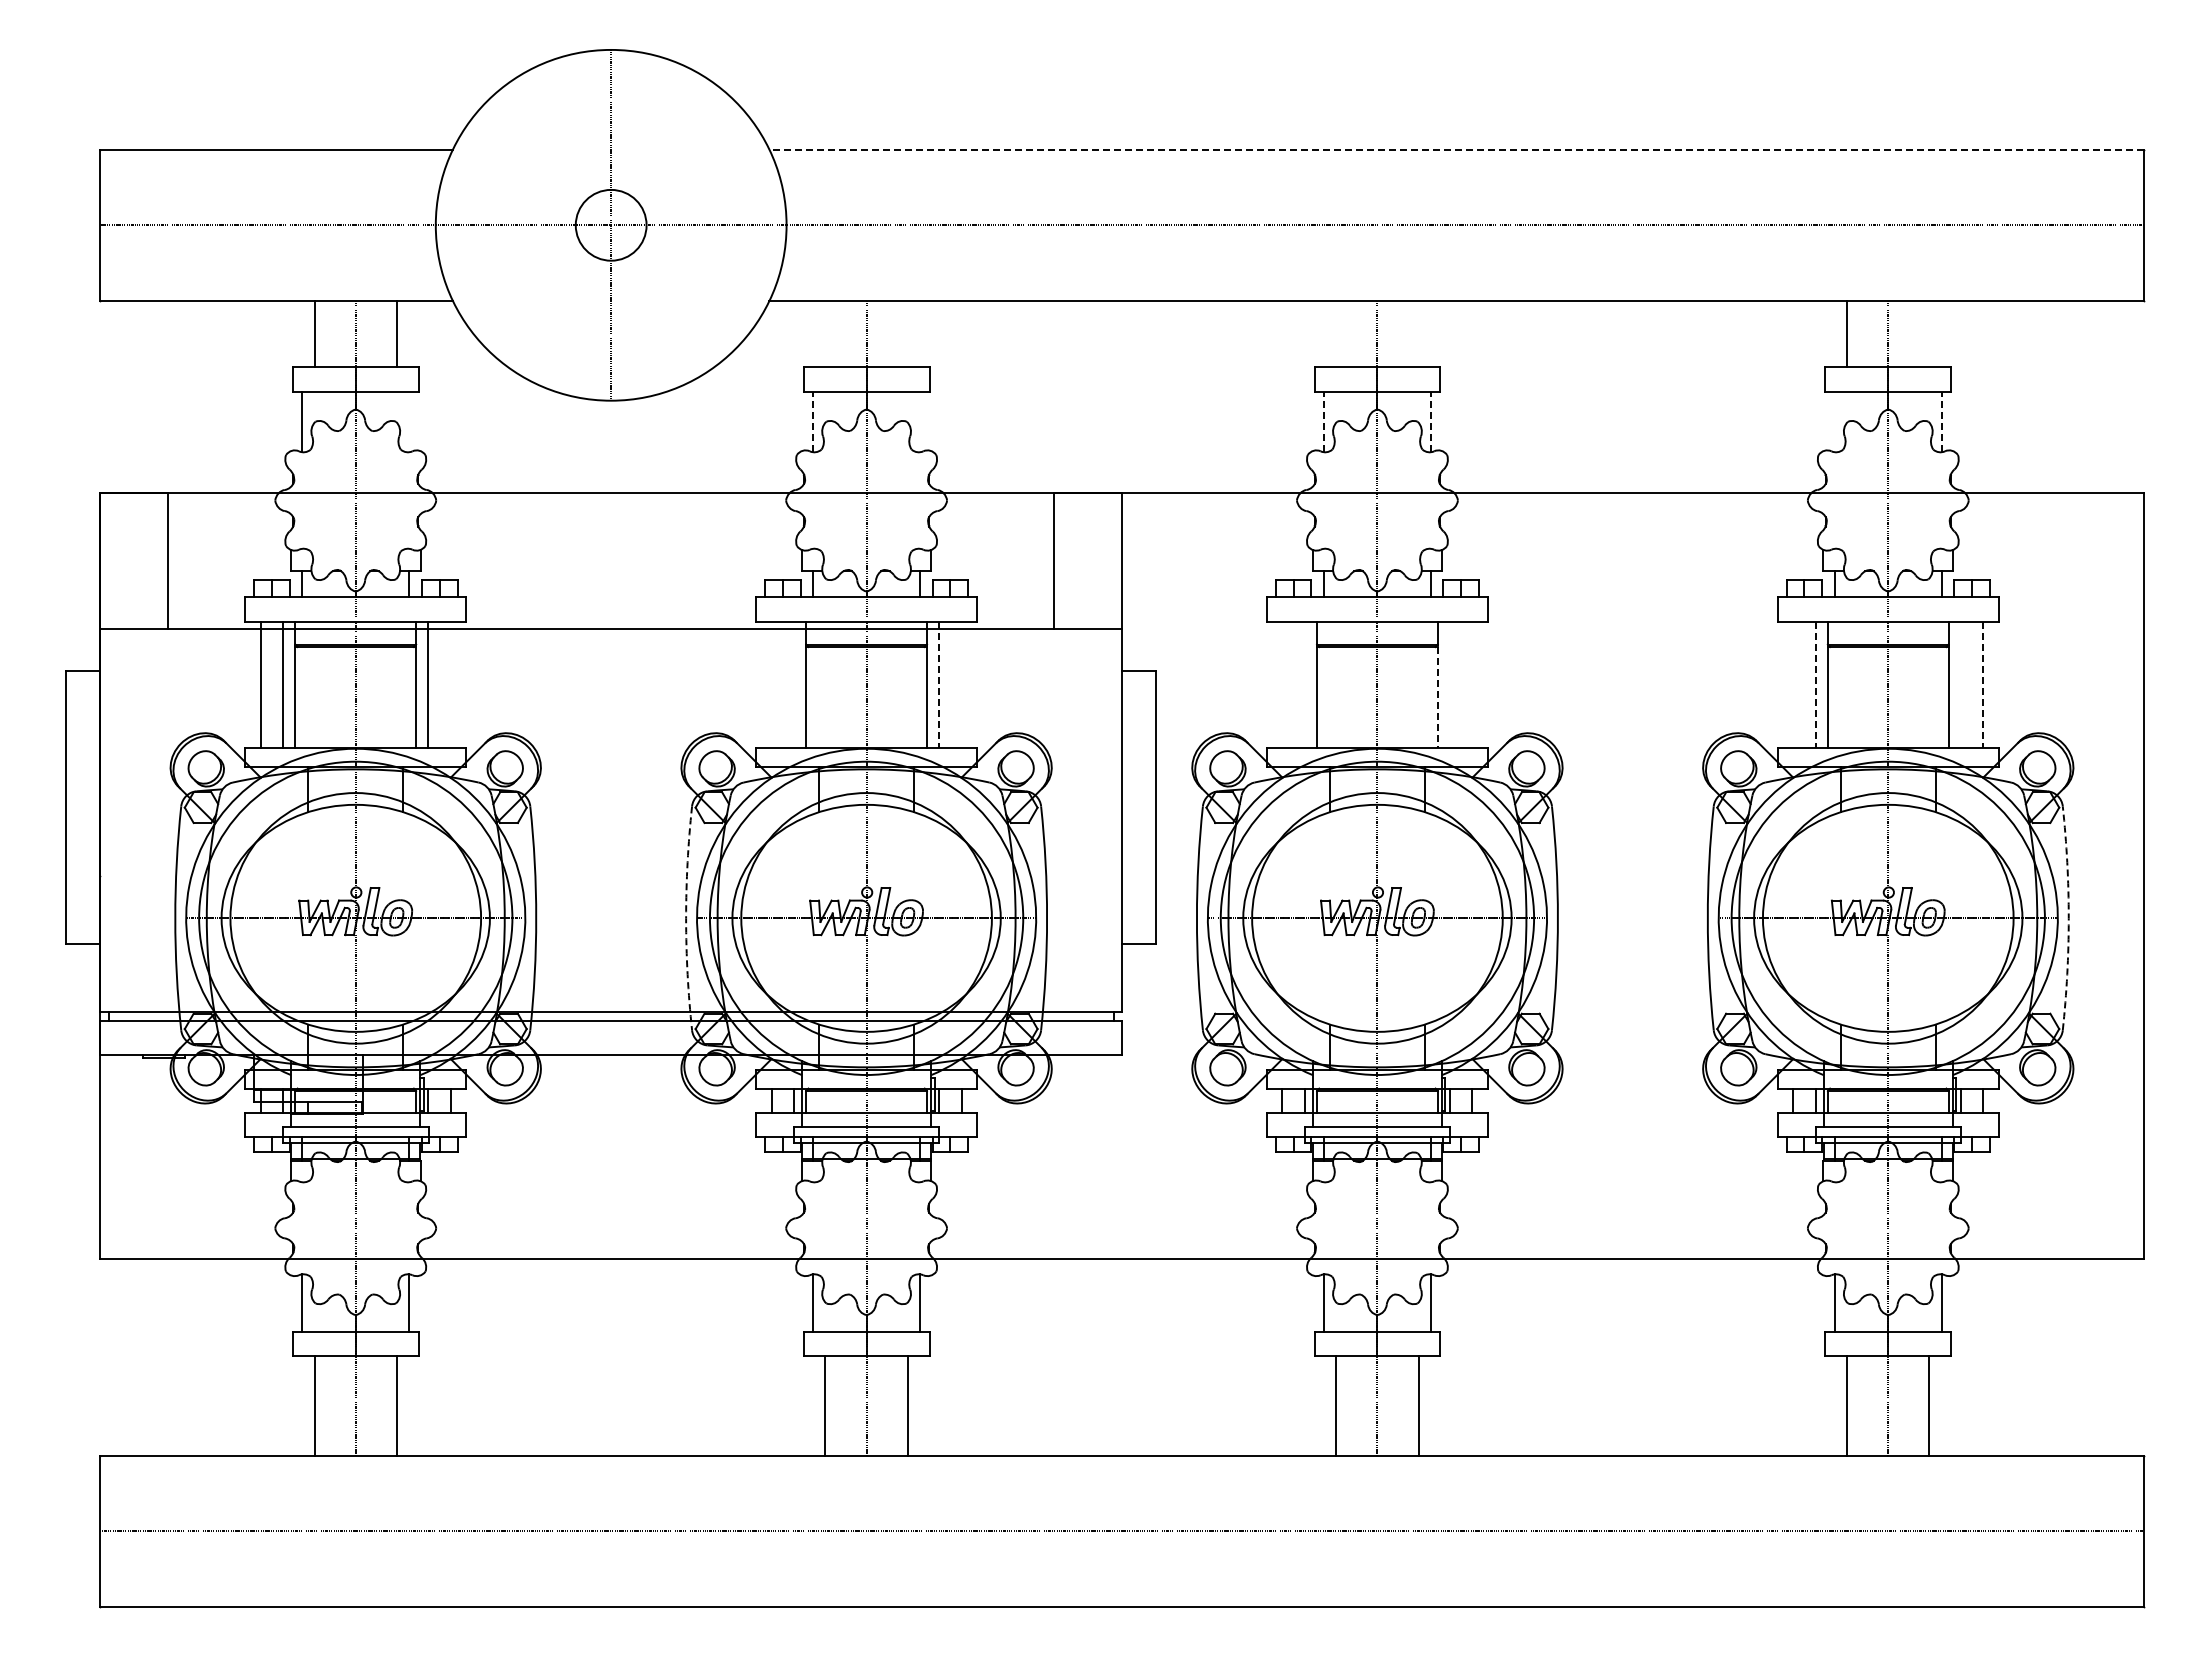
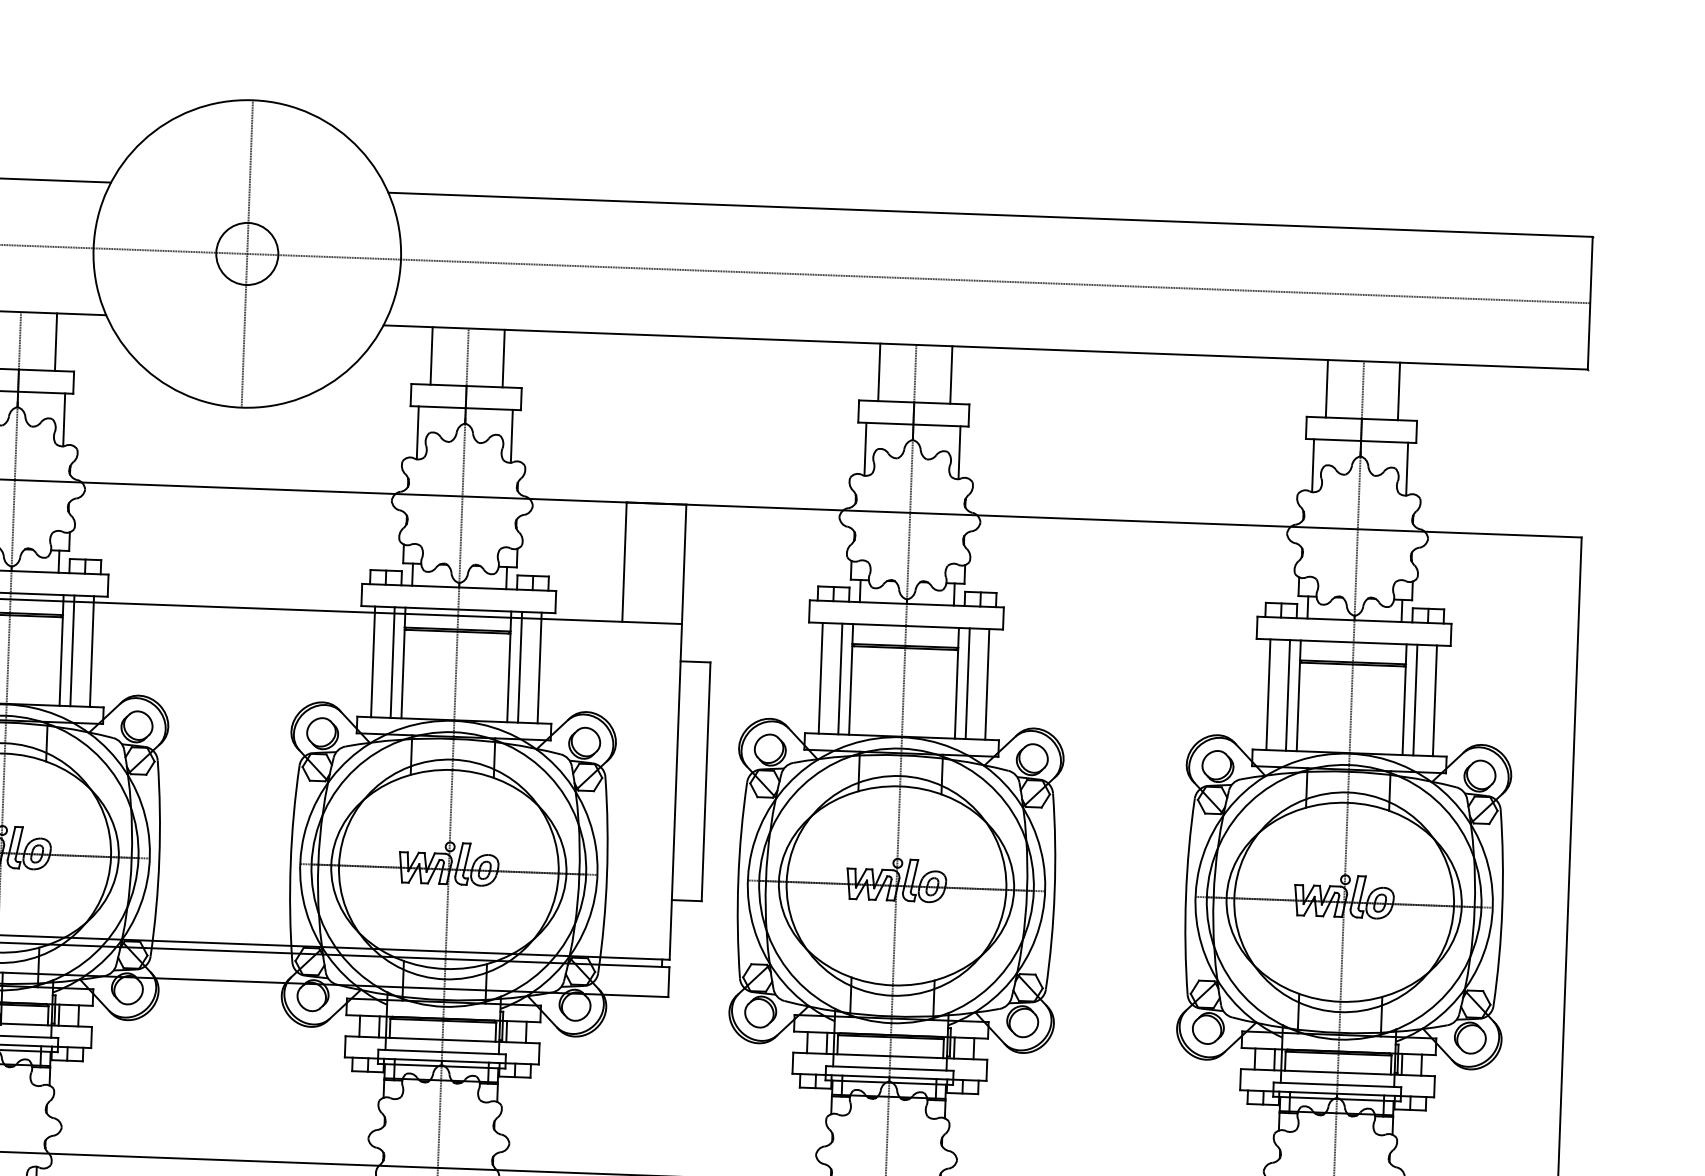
line: (1456, 149) -> (990, 214), dashed -> solid
line: (825, 333) -> (431, 355), added
line: (907, 333) -> (503, 358), added
line: (1336, 333) -> (879, 372), added
line: (1418, 333) -> (951, 374), added
line: (1929, 333) -> (1399, 391), added
line: (409, 421) -> (64, 419), added
line: (812, 421) -> (417, 432), dashed -> solid
line: (920, 421) -> (512, 435), added
line: (1323, 421) -> (865, 448), dashed -> solid
line: (1431, 421) -> (959, 452), dashed -> solid
line: (1834, 421) -> (1313, 465), added
line: (1941, 421) -> (1406, 468), dashed -> solid
line: (450, 684) -> (91, 651), added
line: (771, 684) -> (373, 661), added
line: (793, 684) -> (392, 662), added
line: (961, 684) -> (539, 667), added
line: (1282, 684) -> (820, 677), added
line: (1304, 684) -> (840, 678), added
line: (1450, 684) -> (968, 683), added
line: (1472, 684) -> (987, 684), added
line: (1793, 684) -> (1268, 694), added
line: (1960, 684) -> (1414, 699), added
line: (939, 685) -> (520, 667), dashed -> solid
line: (1815, 685) -> (1287, 695), dashed -> solid
line: (1983, 685) -> (1435, 701), dashed -> solid
line: (1437, 697) -> (956, 694), dashed -> solid
arc: (686, 918) -> (291, 863), dashed -> solid
arc: (2068, 918) -> (1502, 908), dashed -> solid

